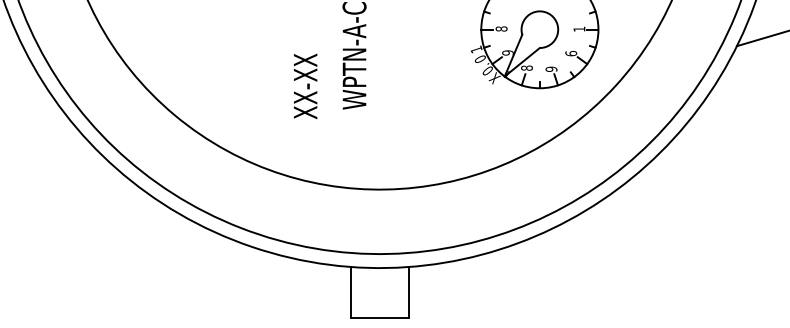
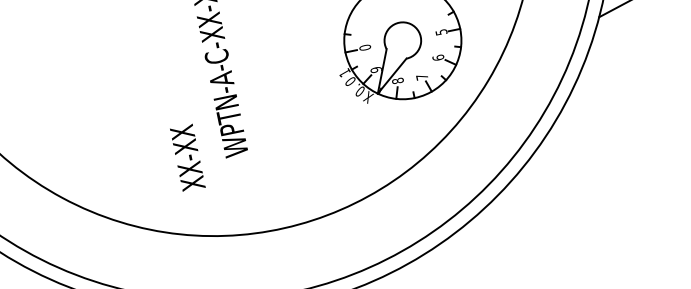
text: (501, 28) -> (365, 47), 8 -> 0
text: (579, 28) -> (441, 31), 1 -> 5
text: (551, 68) -> (422, 76), 9 -> 7
text: (305, 86) -> (187, 158), moved

